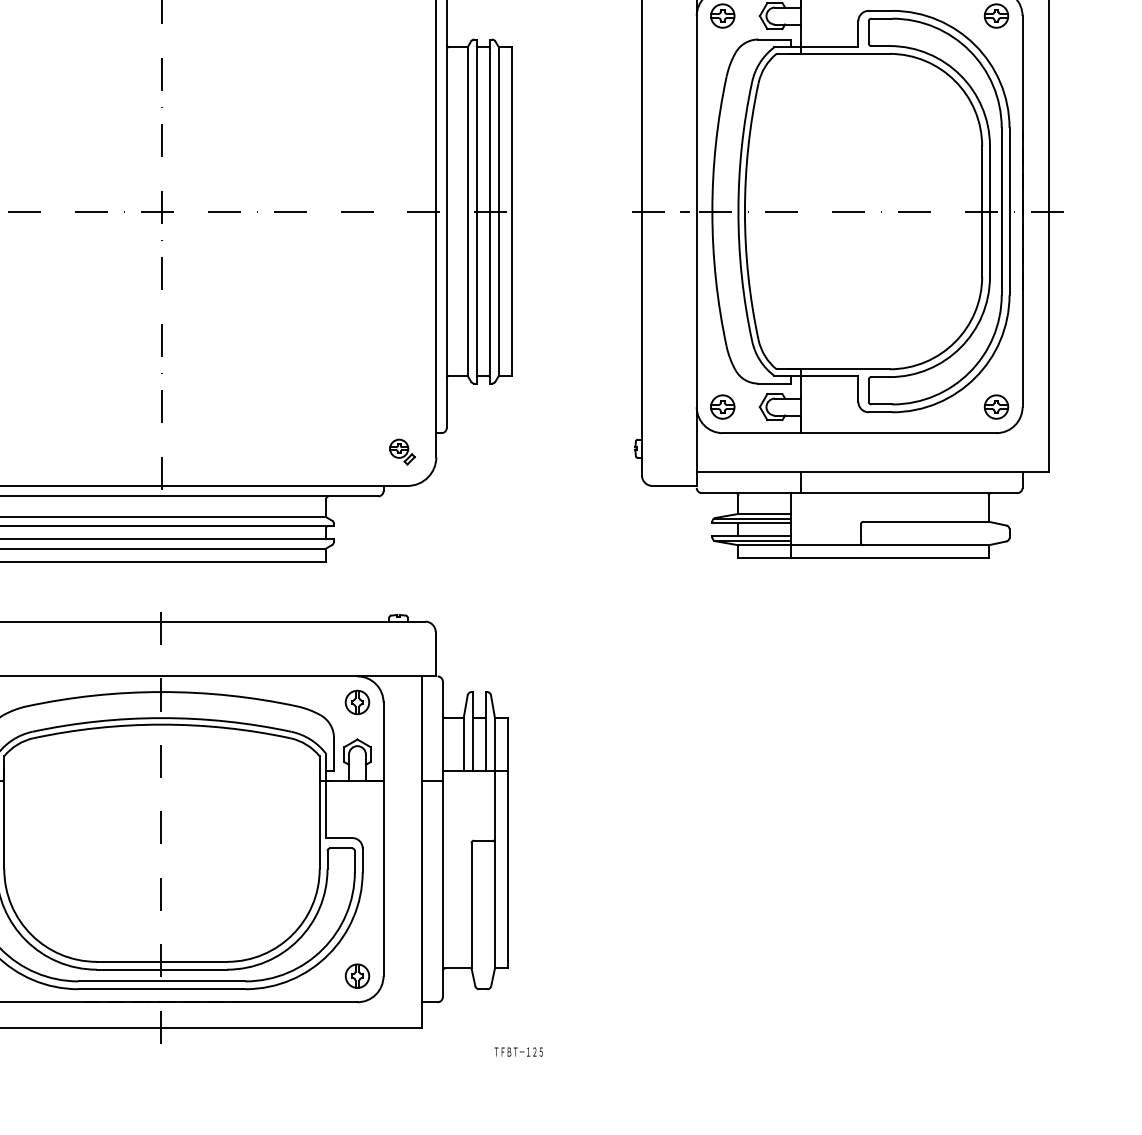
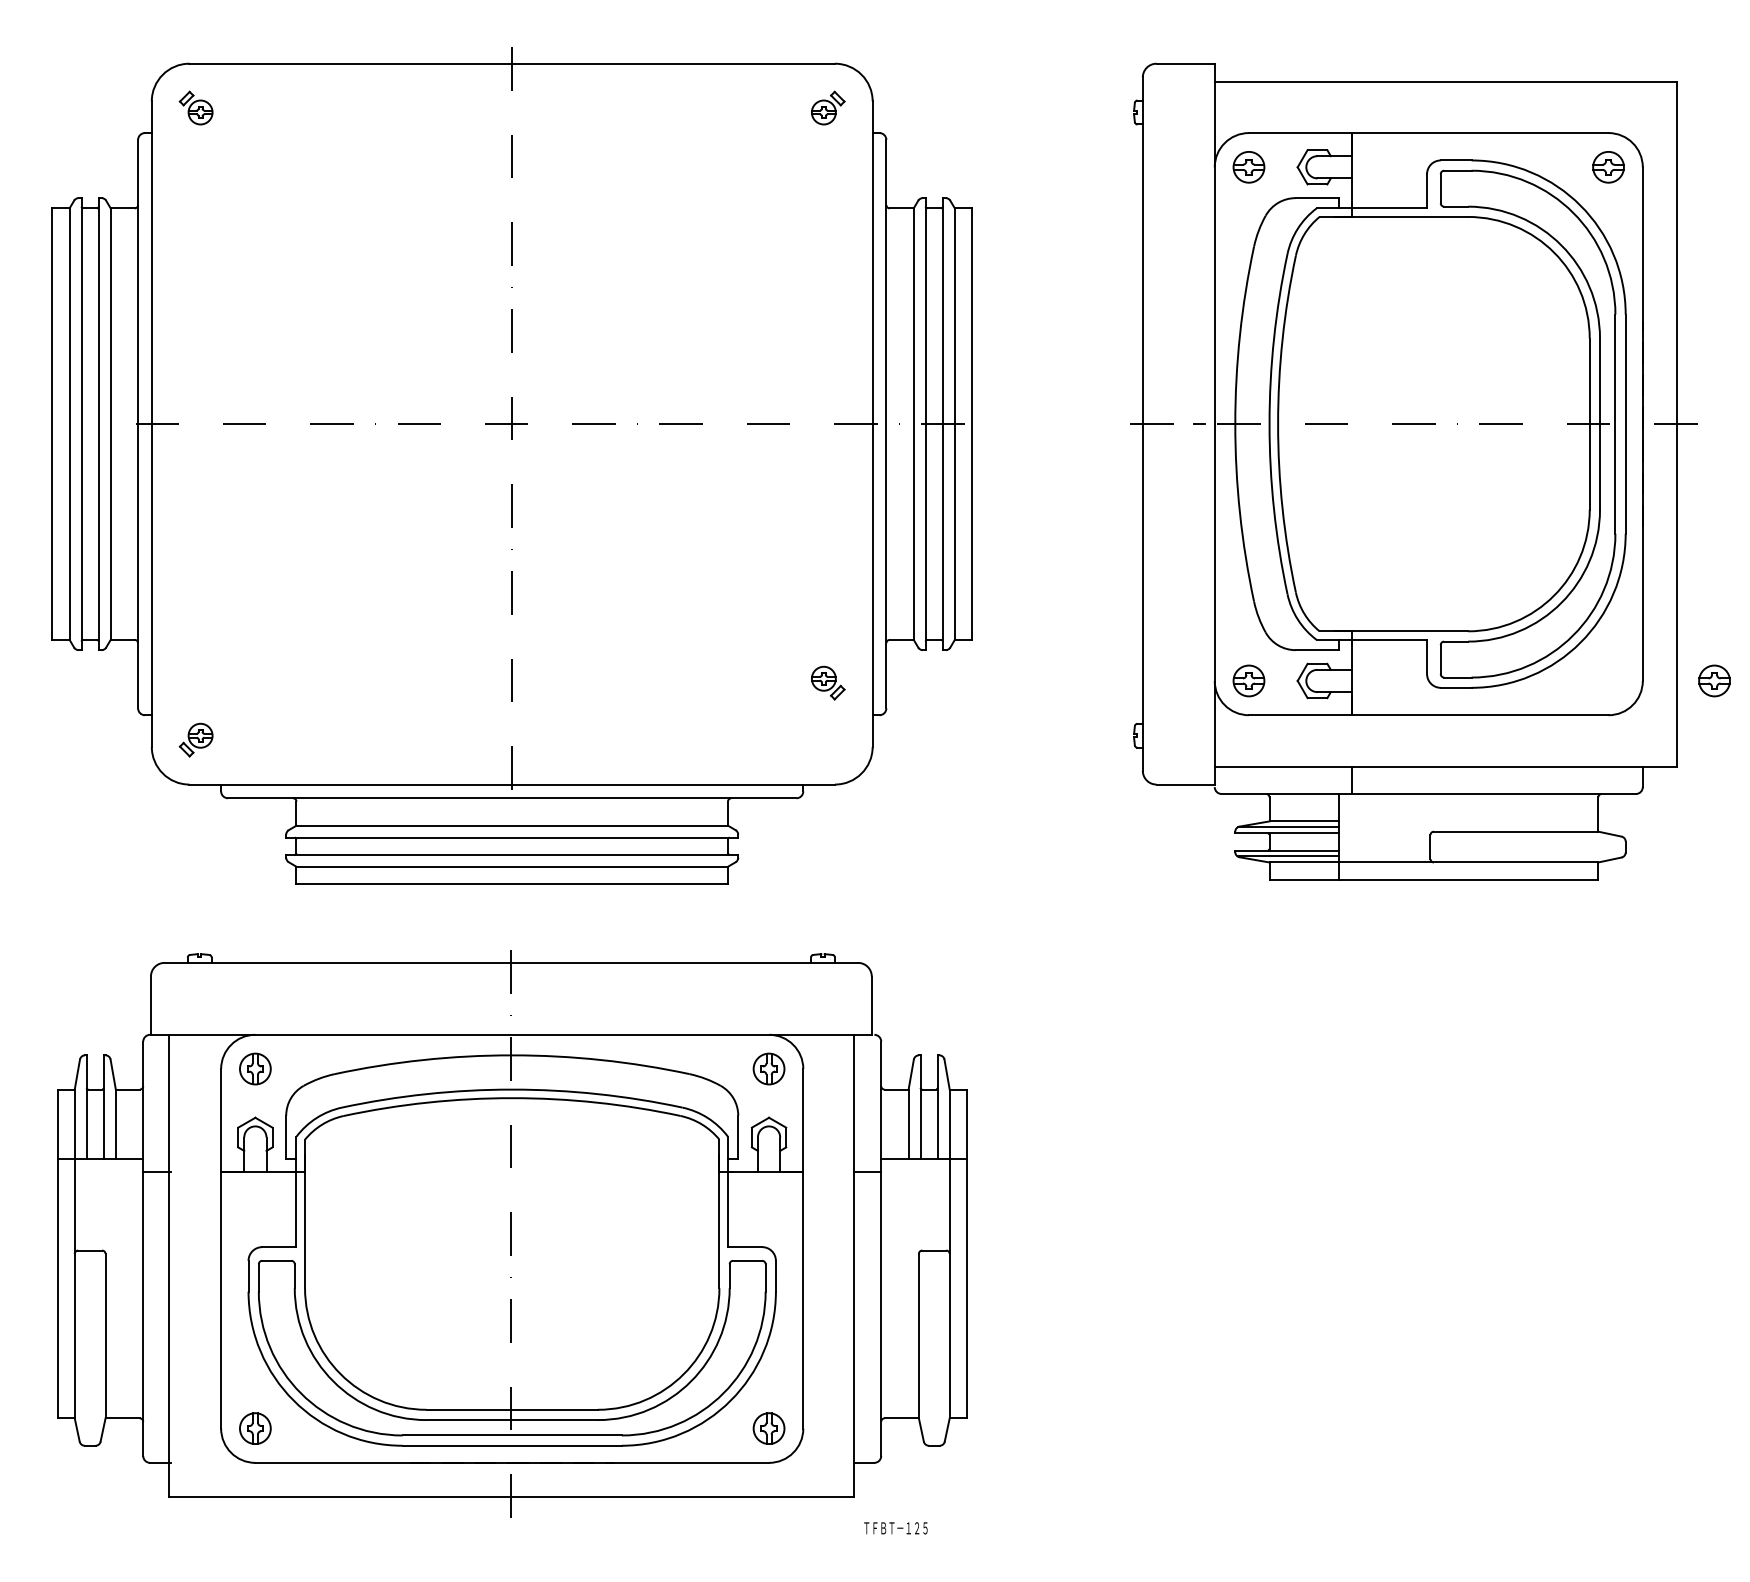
part: (996, 406) -> (1714, 680), moved
part: (402, 451) -> (828, 682), moved
text: (518, 1052) -> (895, 1528), moved

